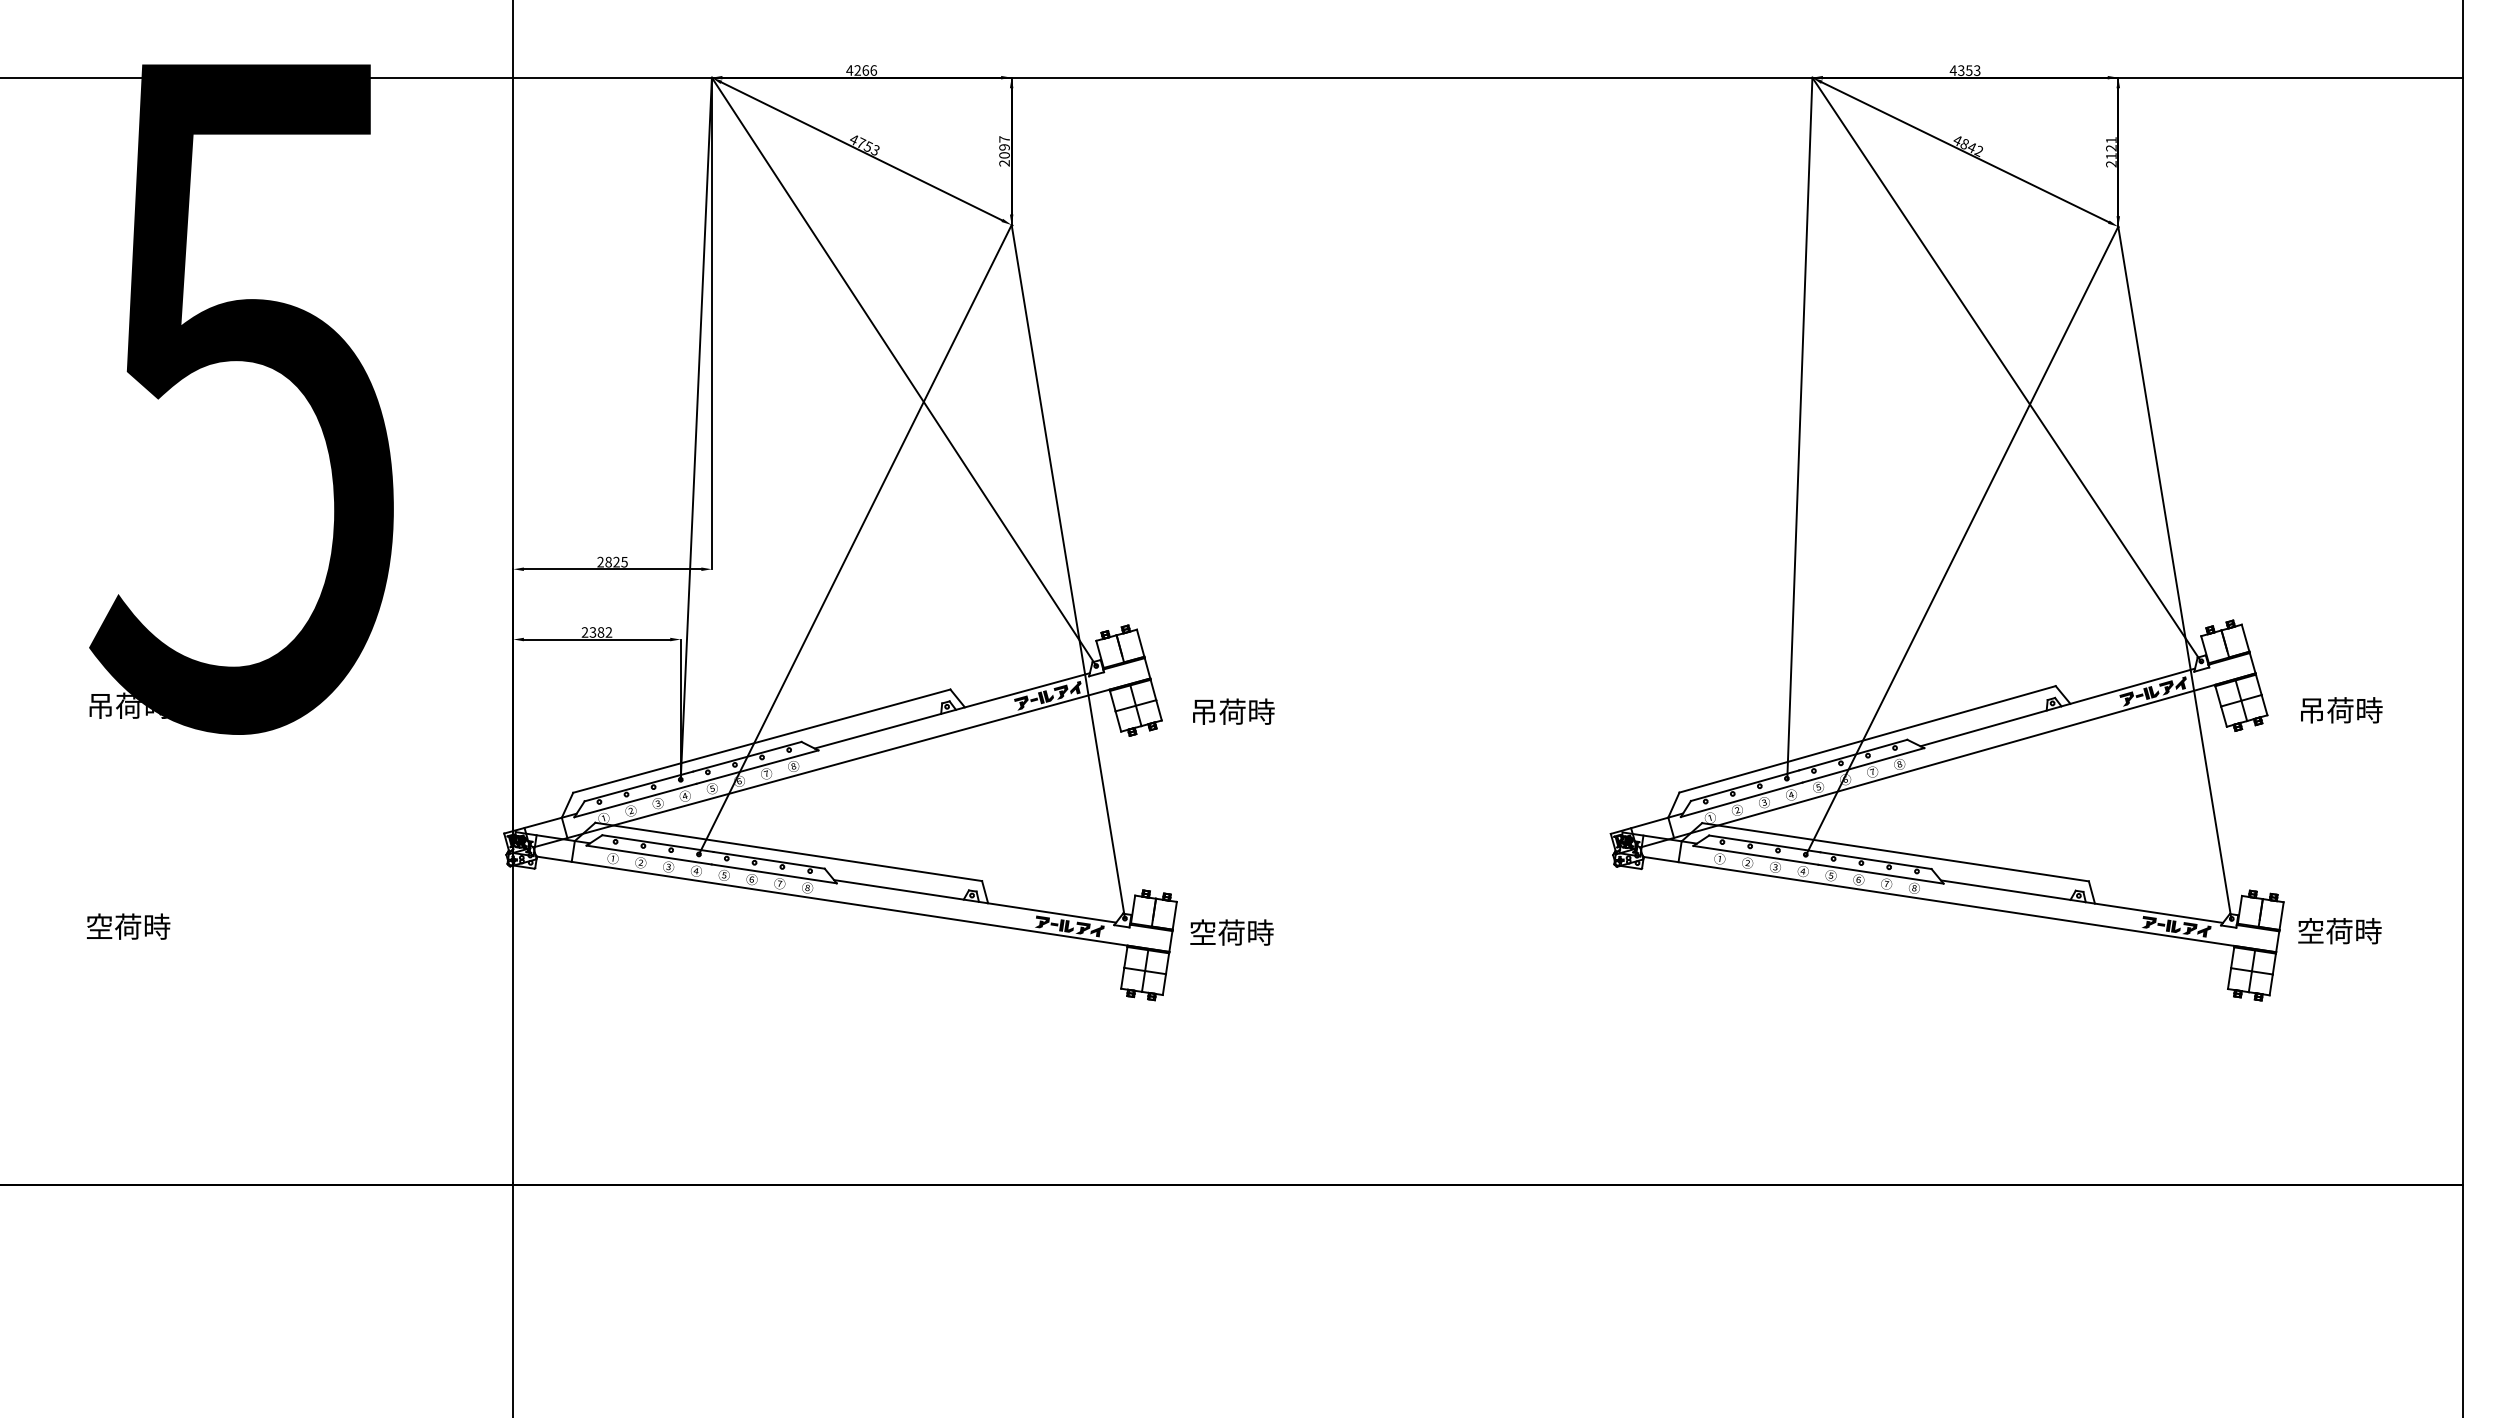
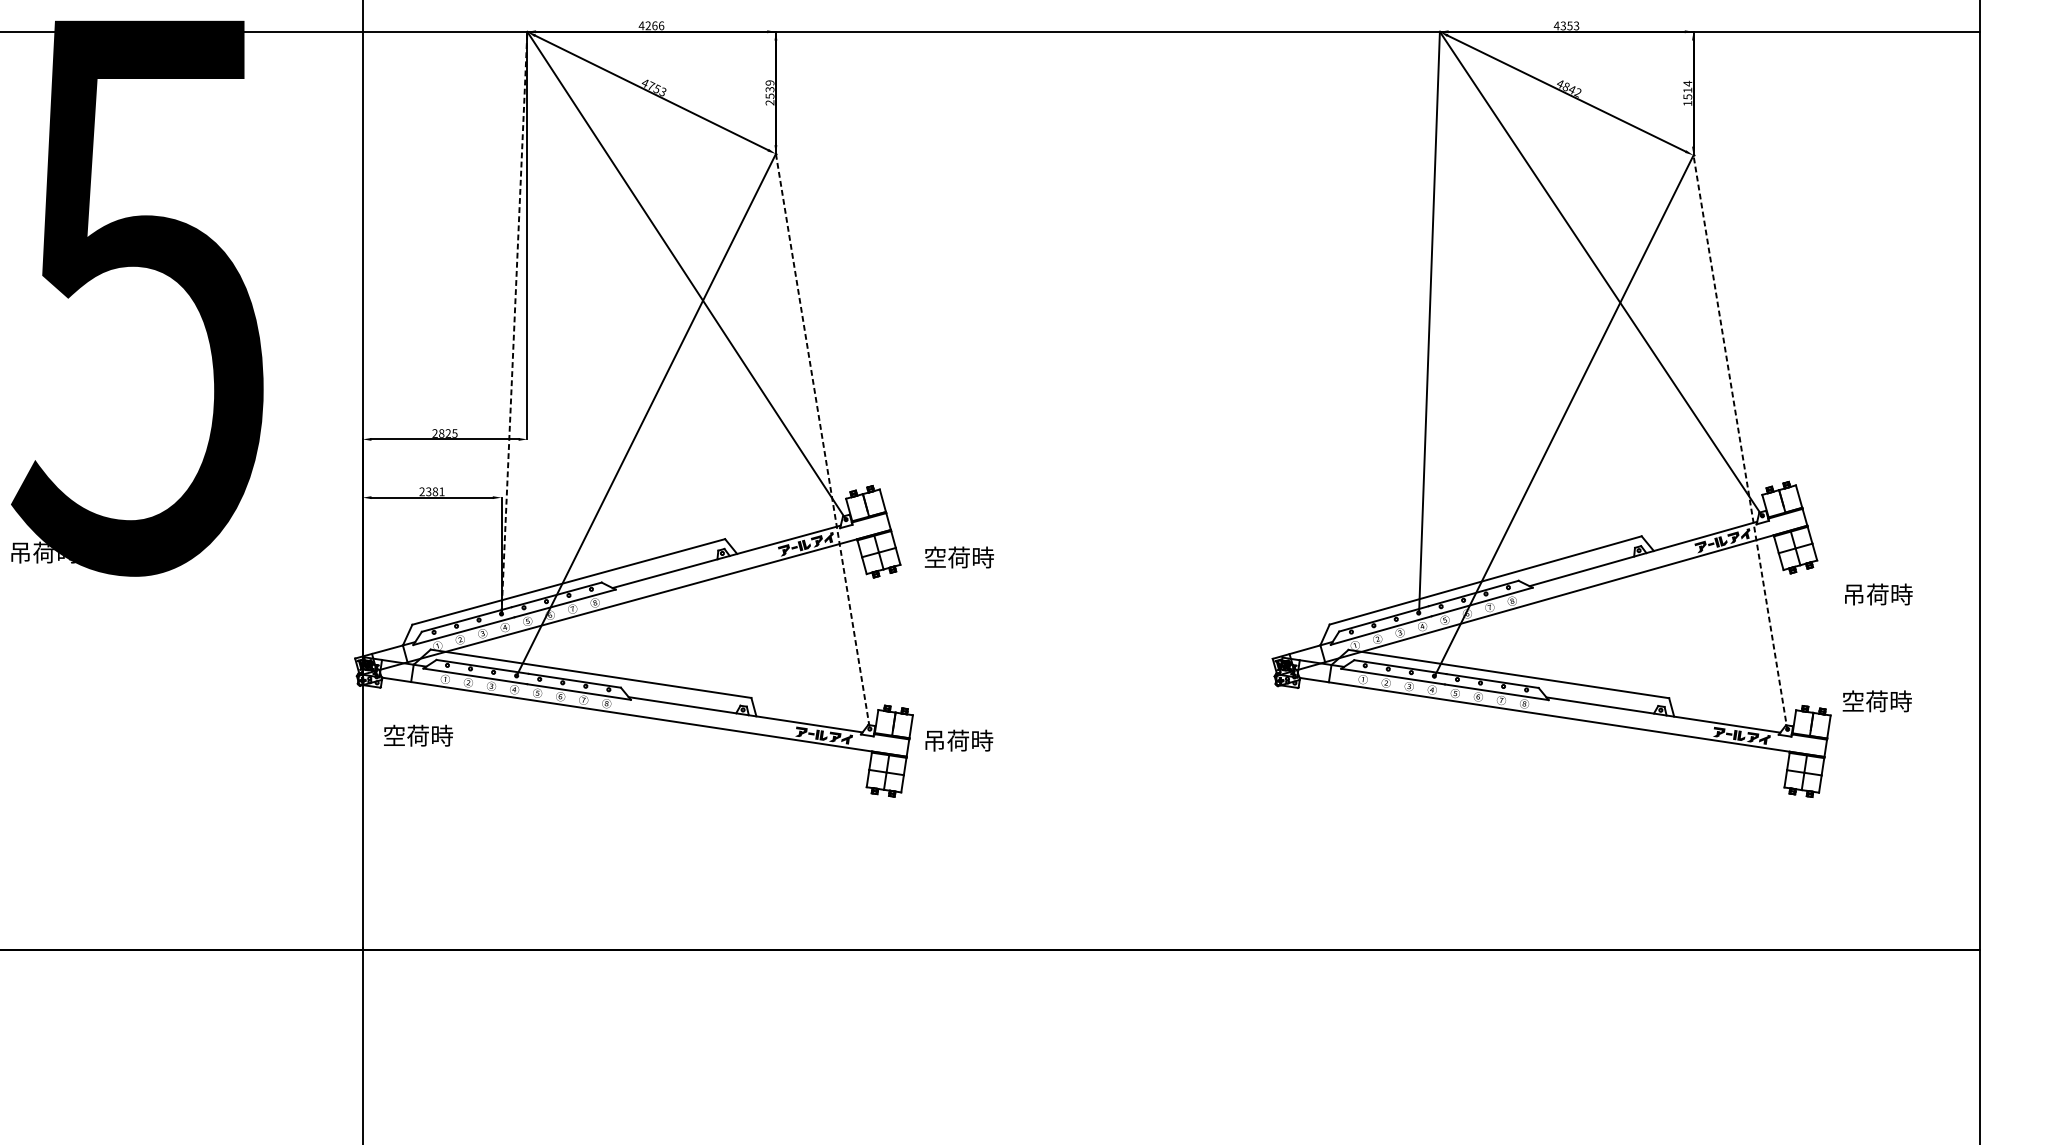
text: (1004, 147) -> (769, 89), 2097 -> 2539
text: (2111, 151) -> (1687, 92), 2121 -> 1514
line: (696, 428) -> (514, 322), solid -> dashed
line: (1068, 572) -> (823, 442), solid -> dashed
line: (2174, 573) -> (1740, 442), solid -> dashed
text: (608, 632) -> (441, 491), 2382 -> 2381
text: (2341, 710) -> (1878, 594), moved
text: (1203, 711) -> (934, 557), 吊荷時 -> 空荷時
text: (128, 926) -> (418, 735), moved
text: (2339, 931) -> (1876, 701), moved
text: (1202, 932) -> (934, 740), 空荷時 -> 吊荷時

